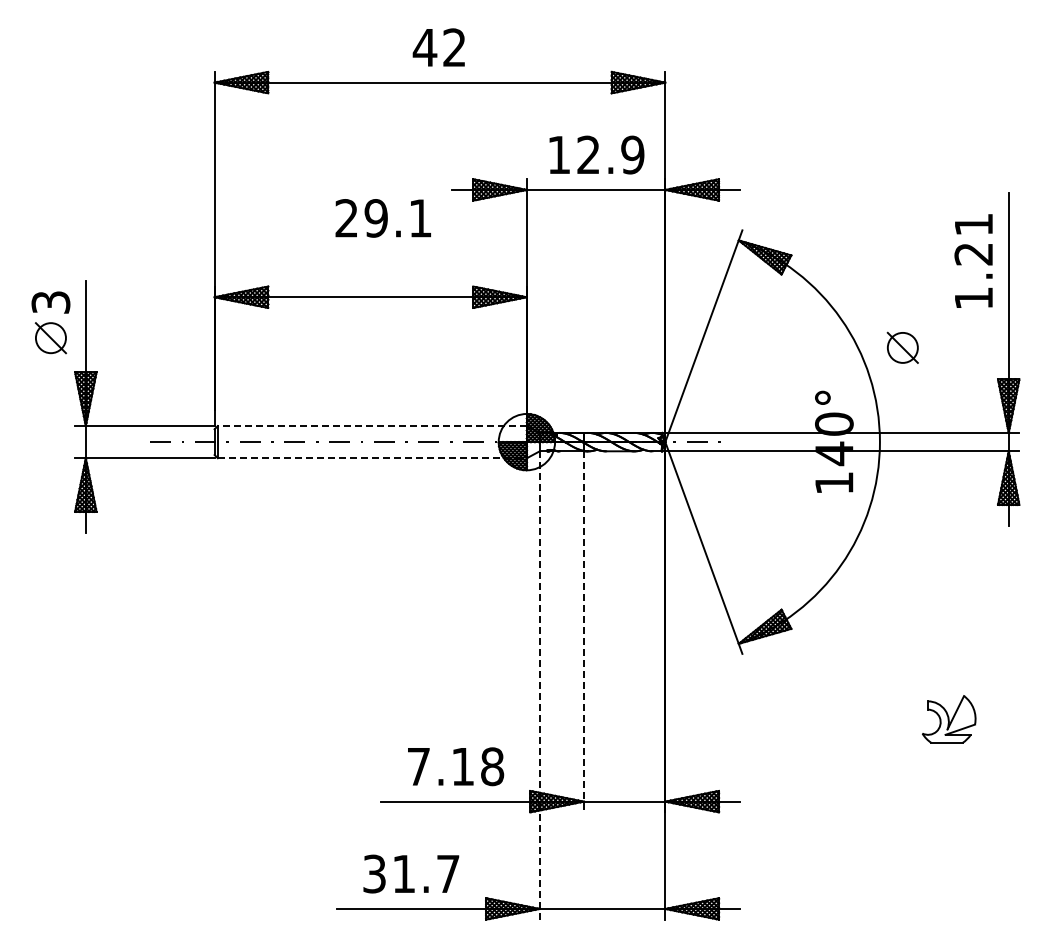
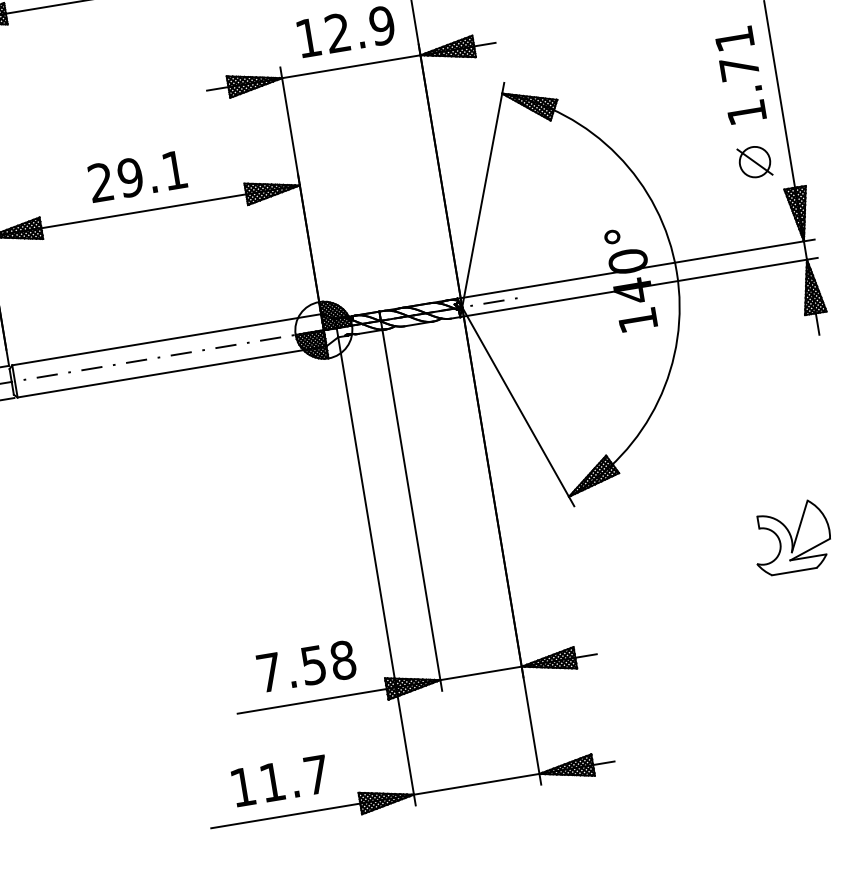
text: (382, 218) -> (136, 176), moved
text: (973, 254) -> (739, 68), 1.21 -> 1.71
part: (902, 347) -> (754, 161), moved
line: (372, 426) -> (166, 340), dashed -> solid
line: (372, 458) -> (172, 372), dashed -> solid
line: (583, 631) -> (411, 510), dashed -> solid
line: (539, 685) -> (376, 571), dashed -> solid
part: (948, 719) -> (791, 537), size x1.43
text: (462, 767) -> (313, 666), 7.18 -> 7.58
text: (374, 873) -> (242, 786), 31.7 -> 11.7

